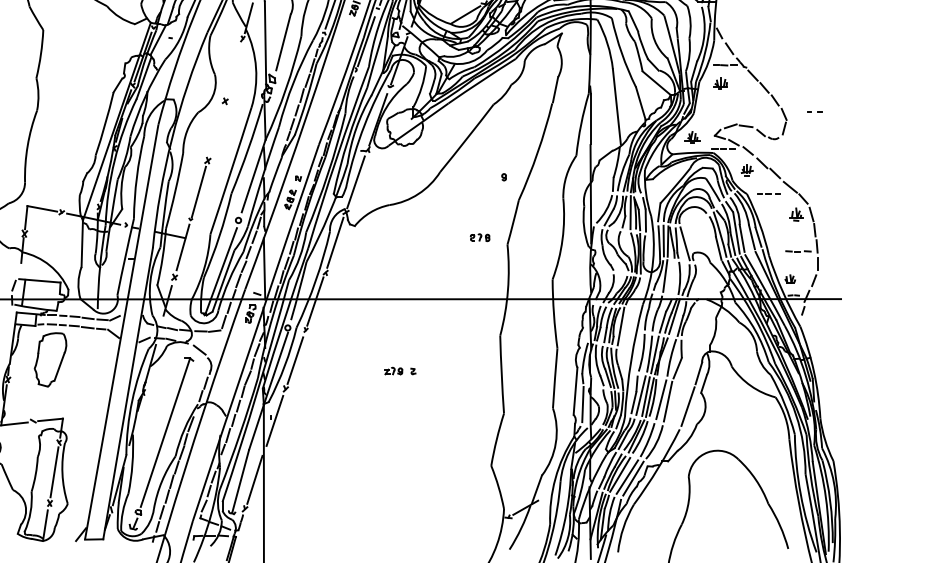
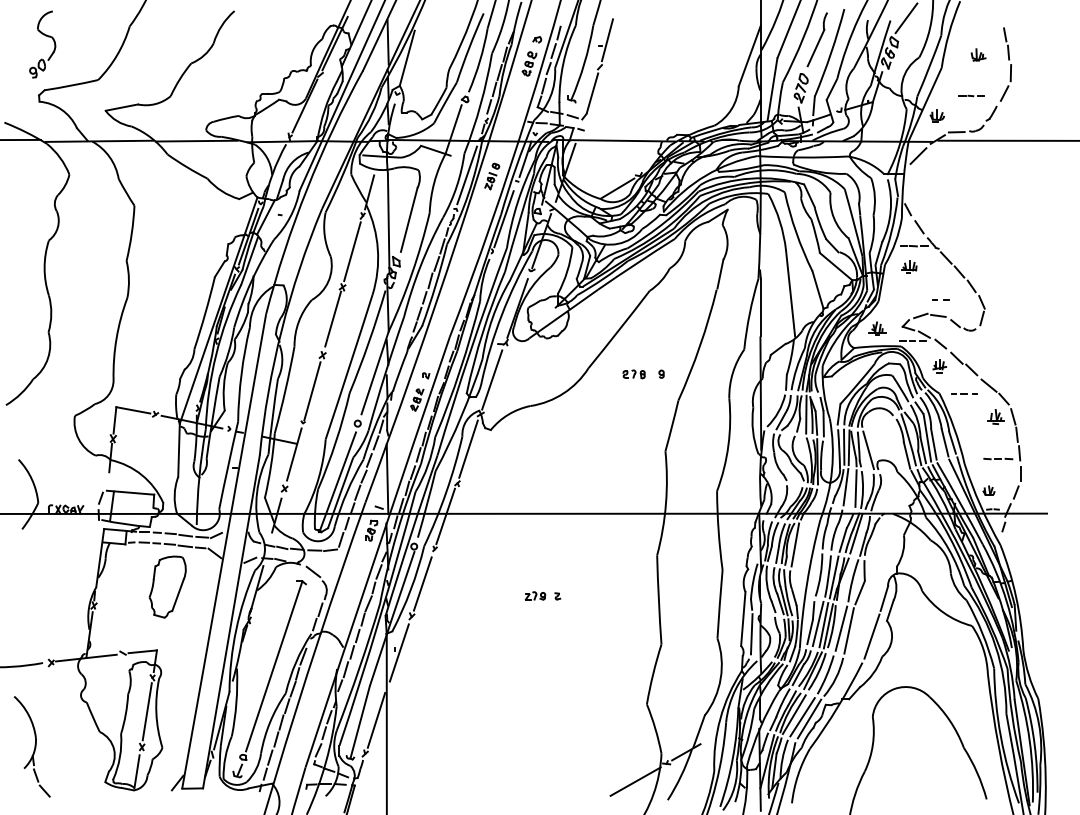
line: (233, 69) -> (352, 251), added
line: (811, 111) -> (937, 299), moved
line: (217, 128) -> (333, 318), added
part: (479, 237) -> (633, 374), moved
line: (673, 277) -> (855, 488), added
part: (50, 359) -> (167, 586), moved
line: (481, 533) -> (635, 781), added

